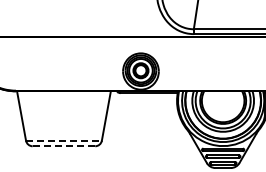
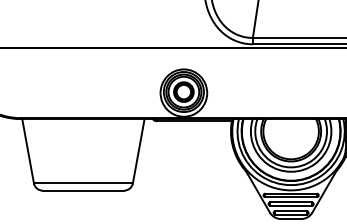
line: (63, 140) -> (82, 183), dashed -> solid
line: (64, 146) -> (84, 190), dashed -> solid

